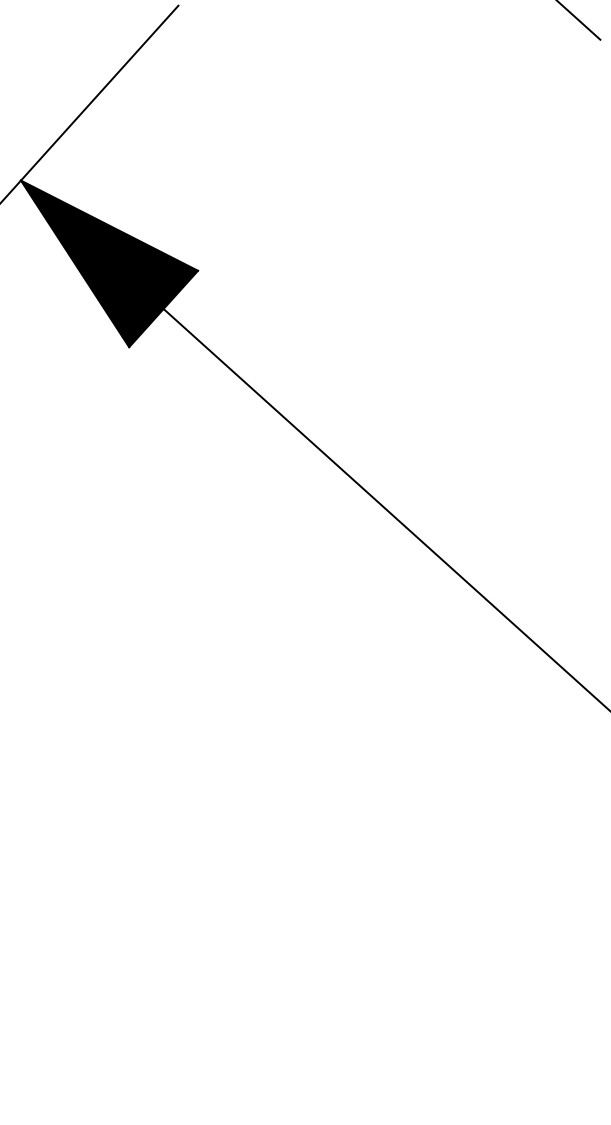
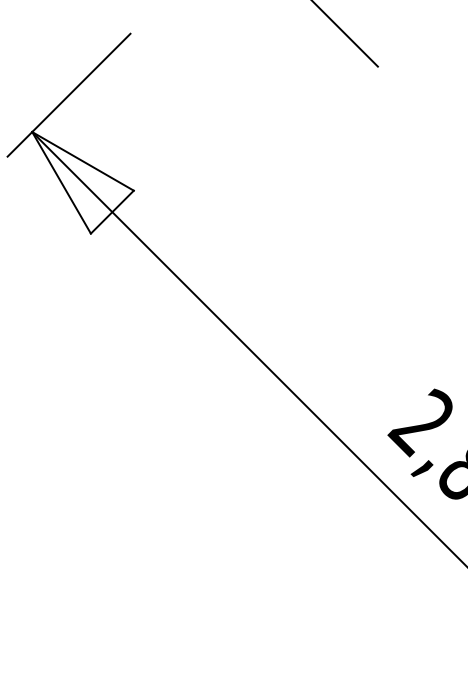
fill: (110, 261) -> (82, 182), removed

